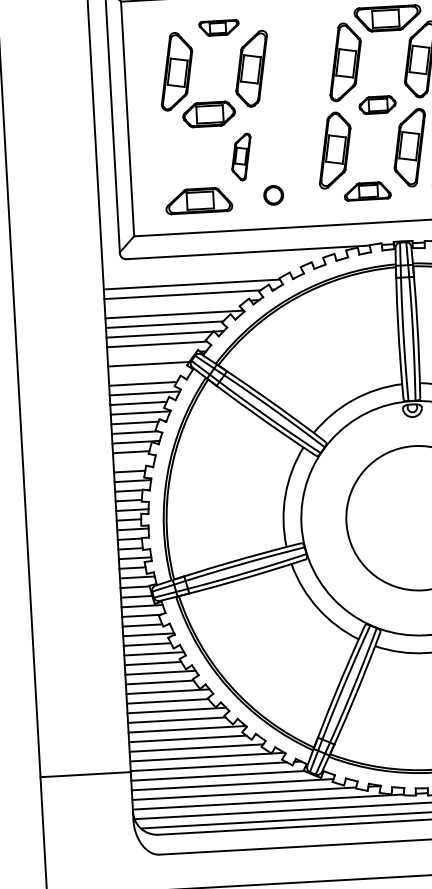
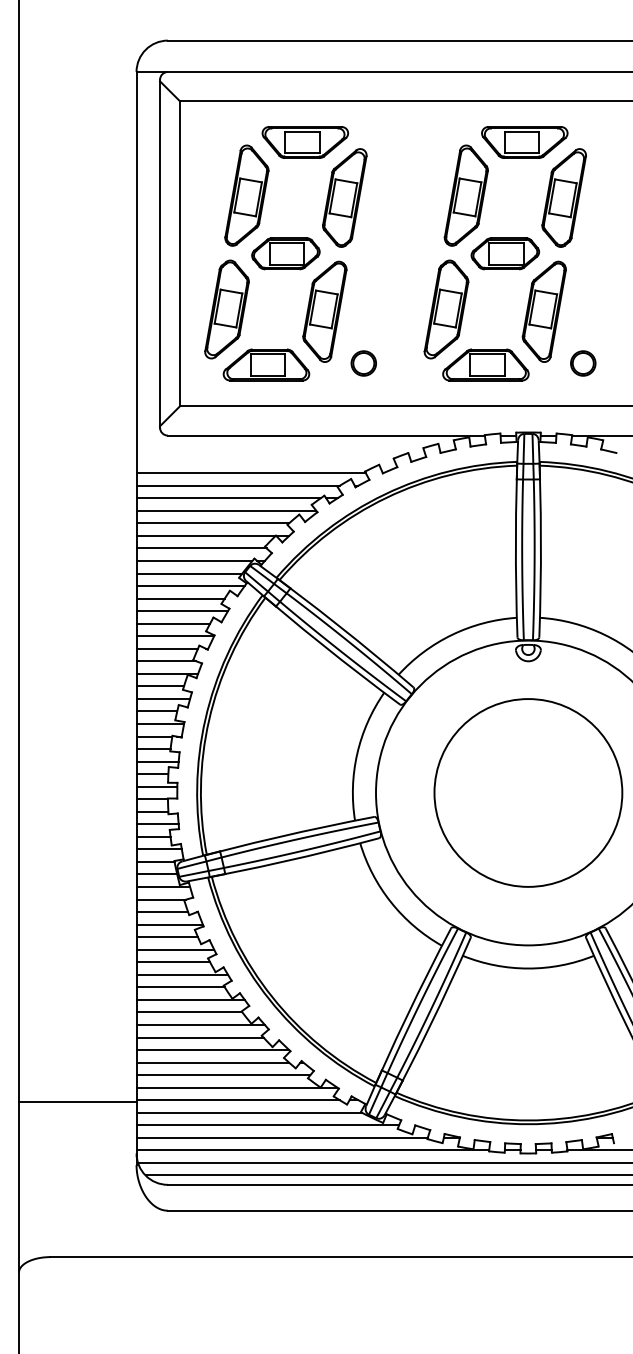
part: (218, 28) -> (304, 142), size x1.67
part: (377, 104) -> (504, 253), size x1.43
part: (241, 157) -> (324, 311), size x1.67
part: (165, 159) -> (226, 309), added
part: (367, 190) -> (485, 364), size x1.43
line: (175, 304) -> (228, 498), added
line: (152, 354) -> (194, 561), added
line: (150, 374) -> (190, 586), added
line: (134, 461) -> (163, 698), added

